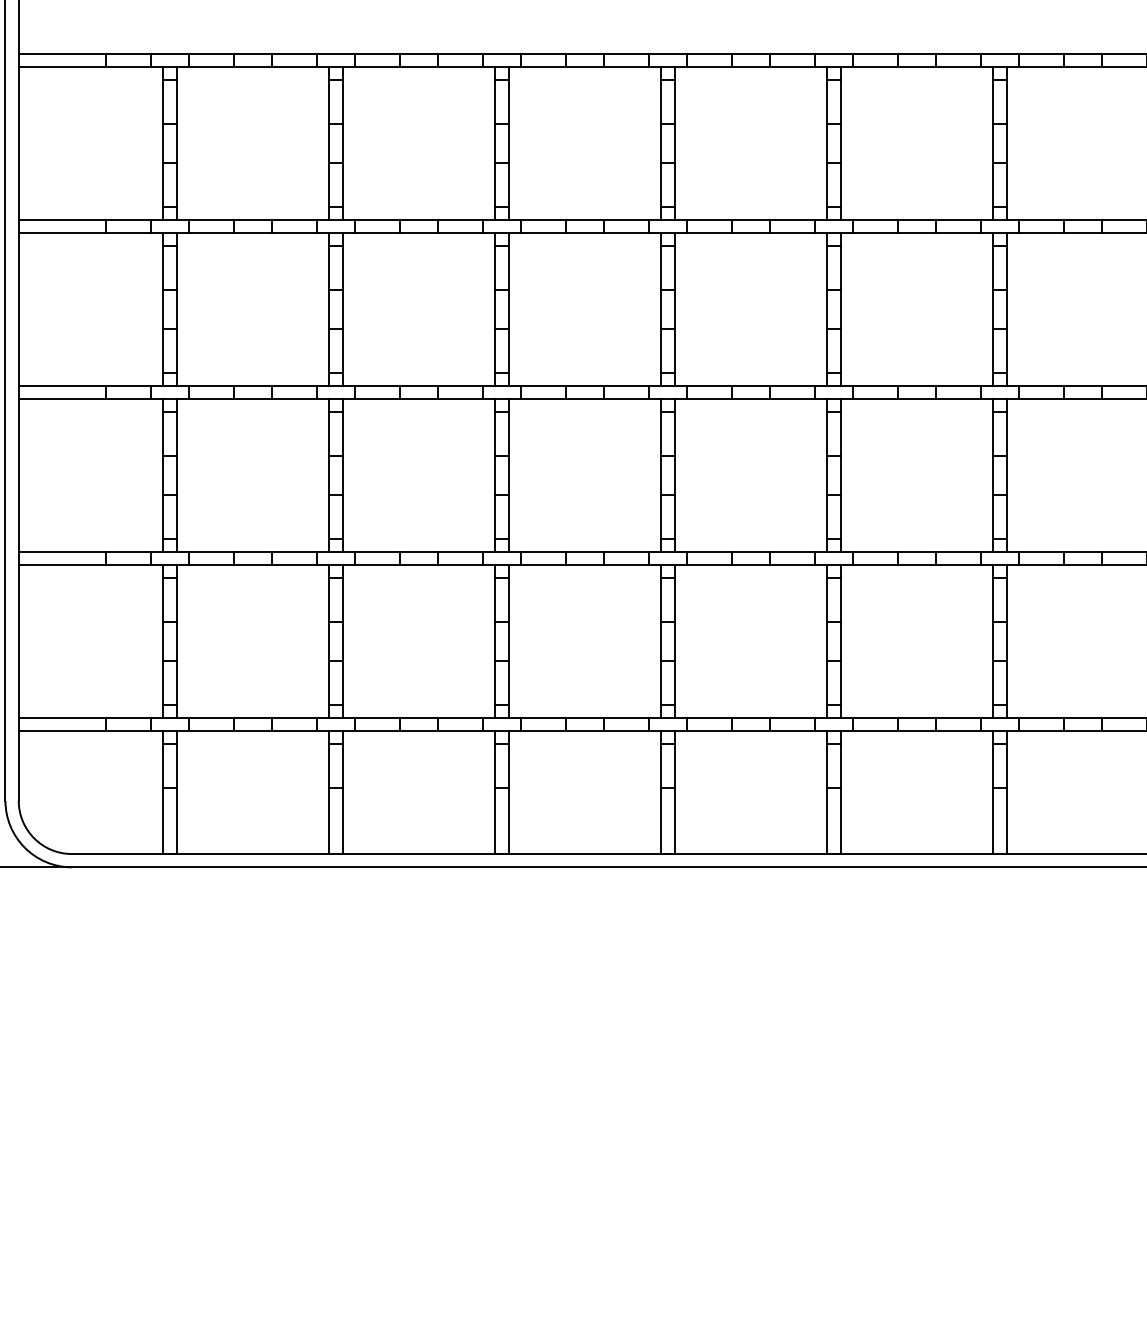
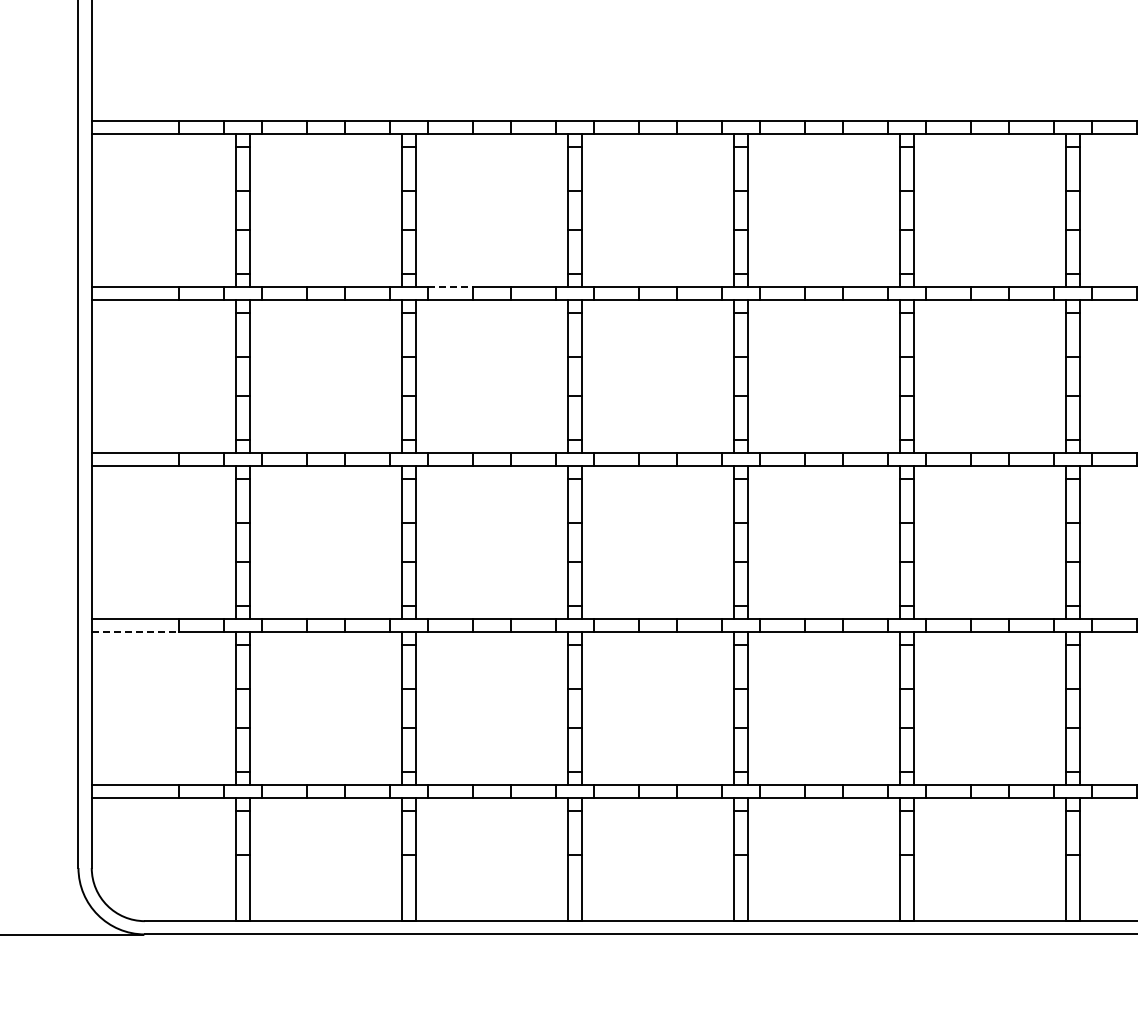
line: (377, 219) -> (450, 286), solid -> dashed
line: (62, 565) -> (135, 632), solid -> dashed

